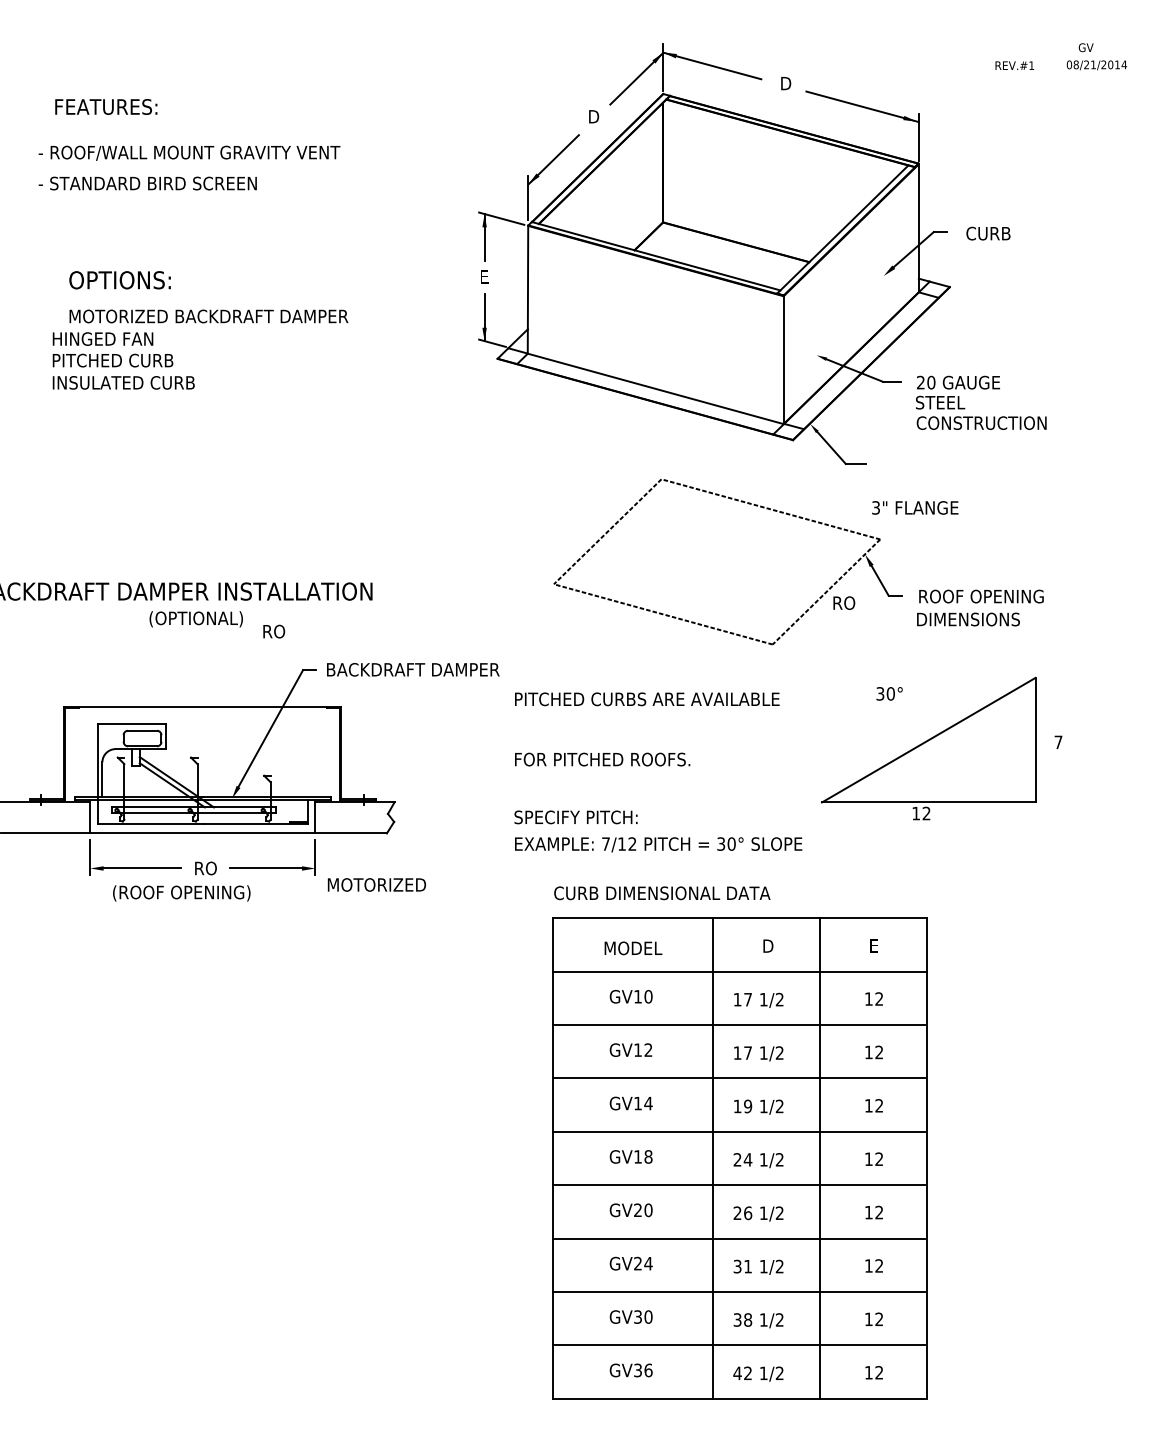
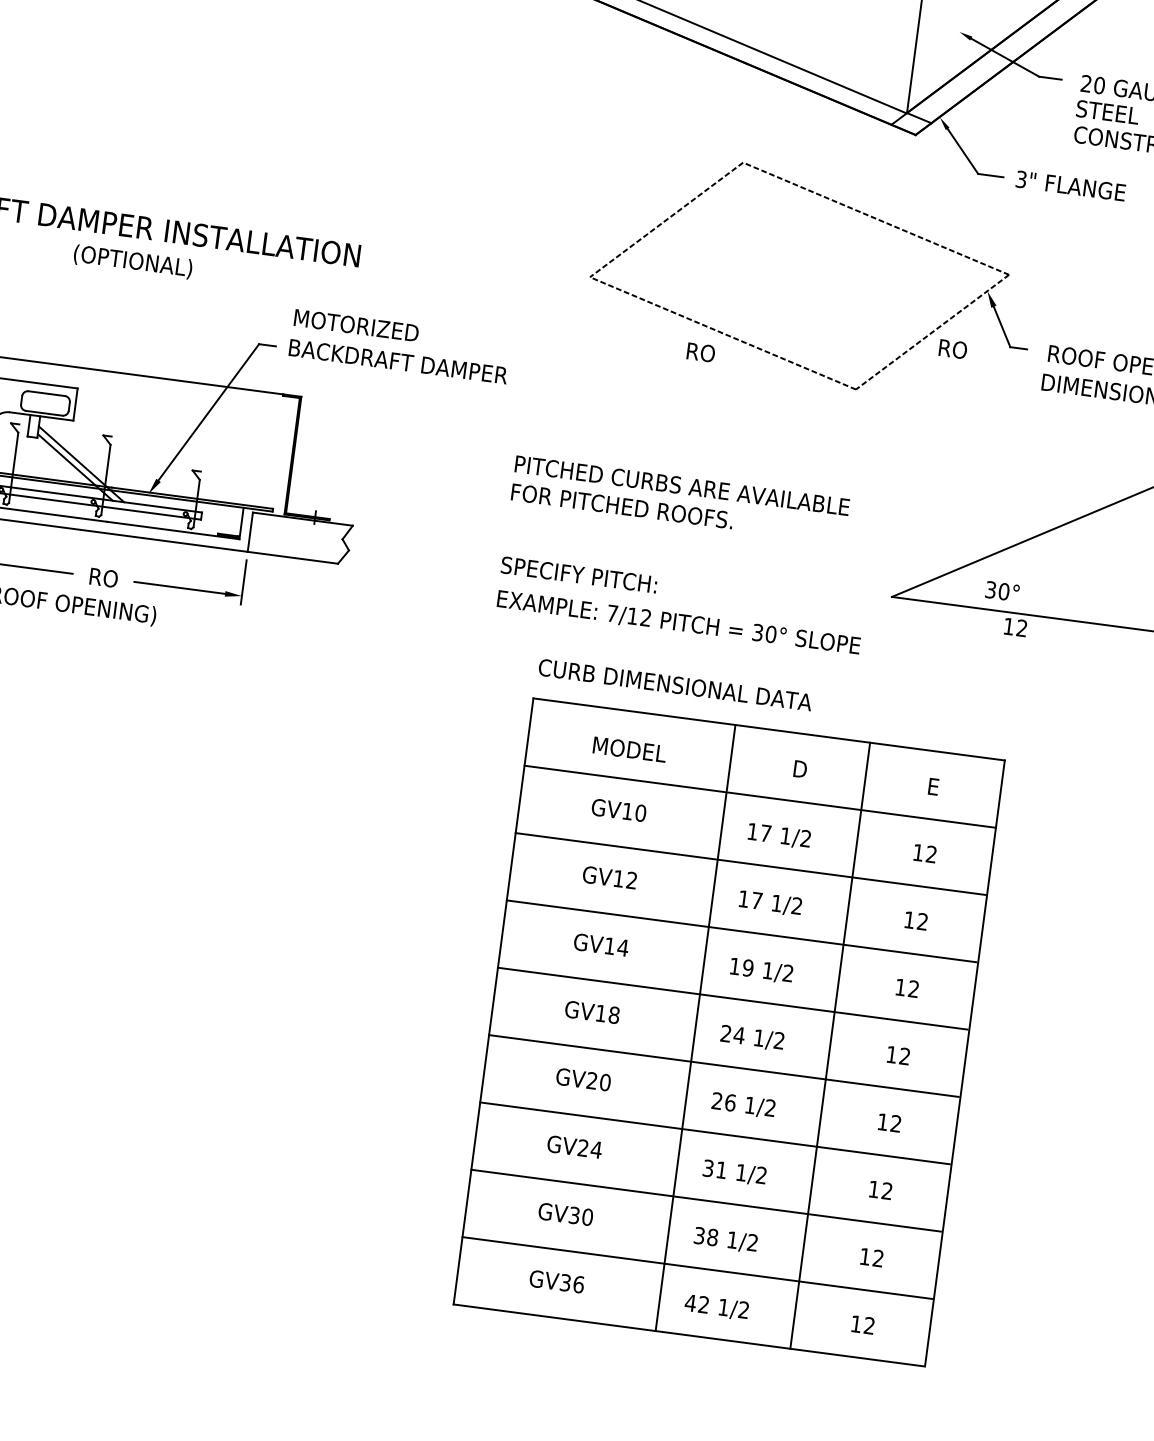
text: (915, 507) -> (1071, 185), moved
text: (274, 631) -> (701, 352), moved
text: (889, 693) -> (1002, 590), moved
text: (647, 699) -> (682, 486), moved
text: (376, 884) -> (356, 324), moved

